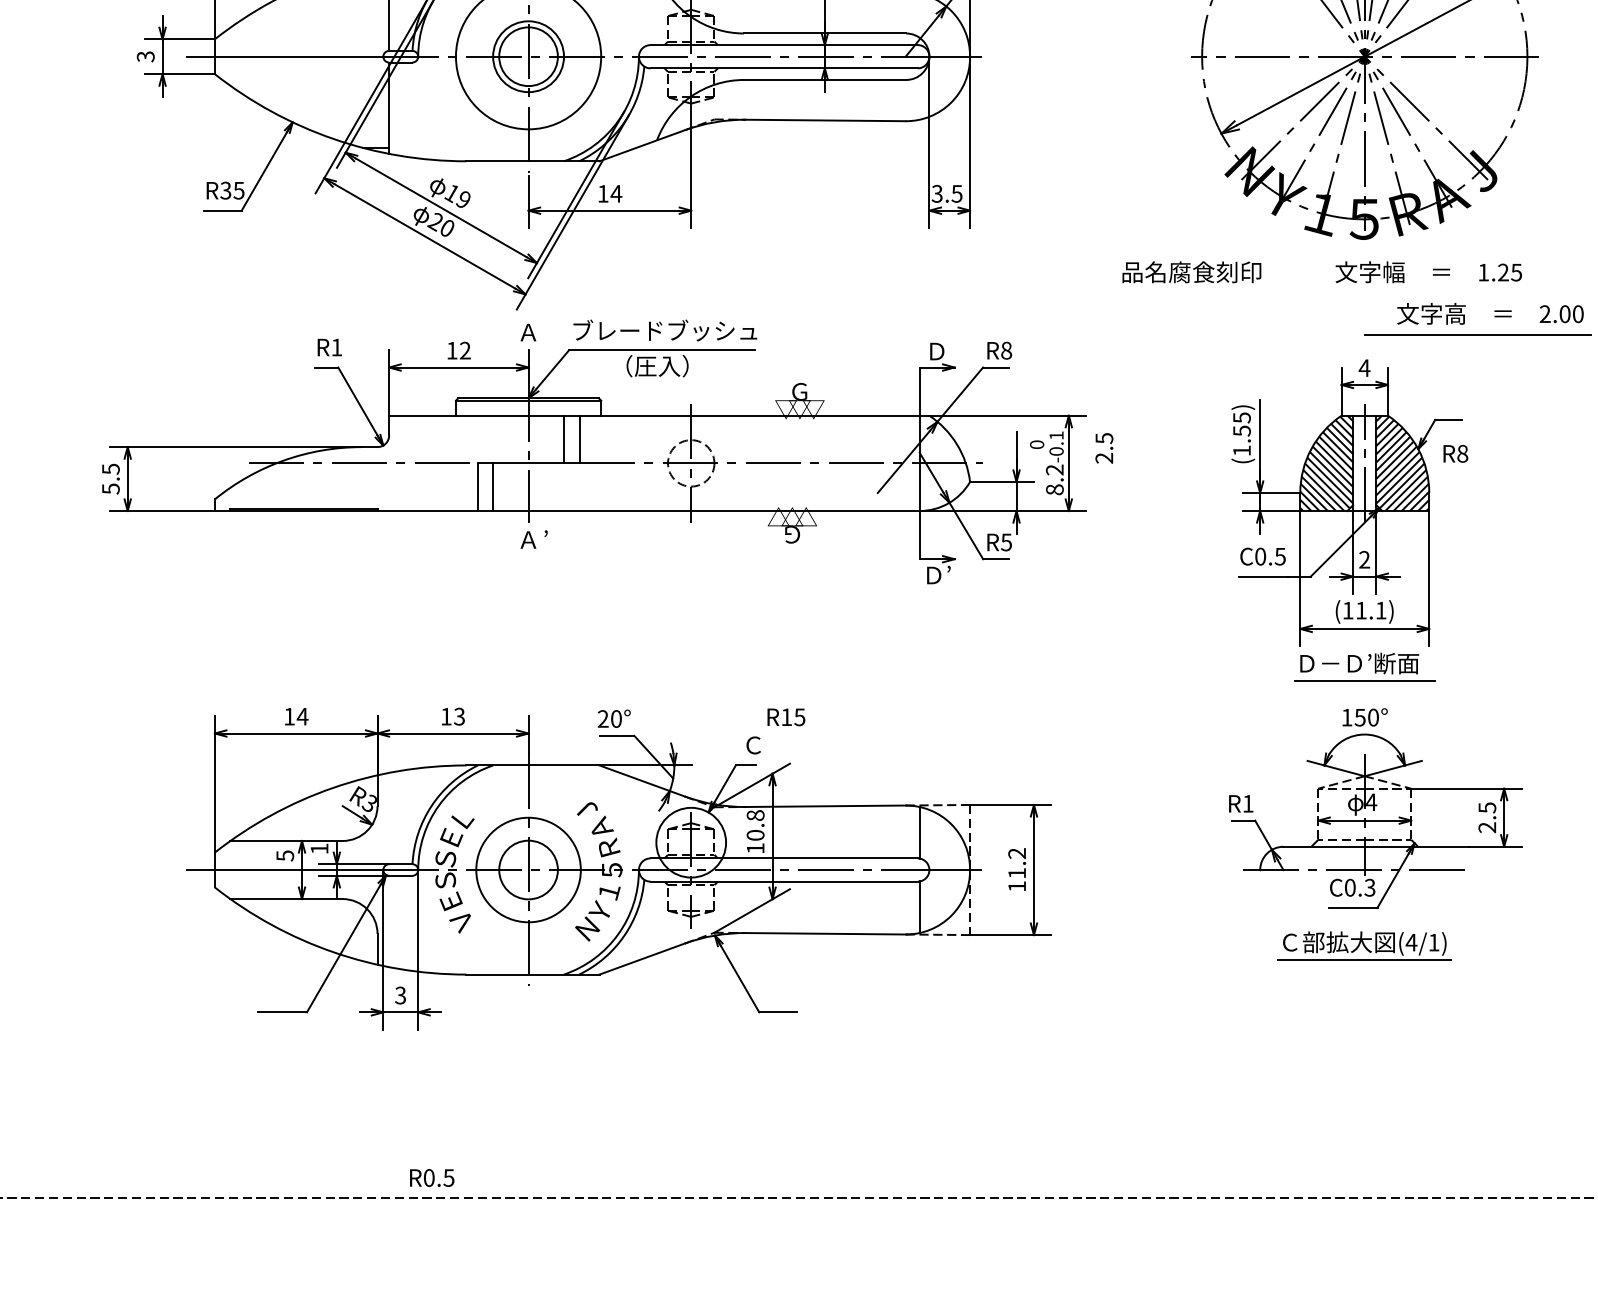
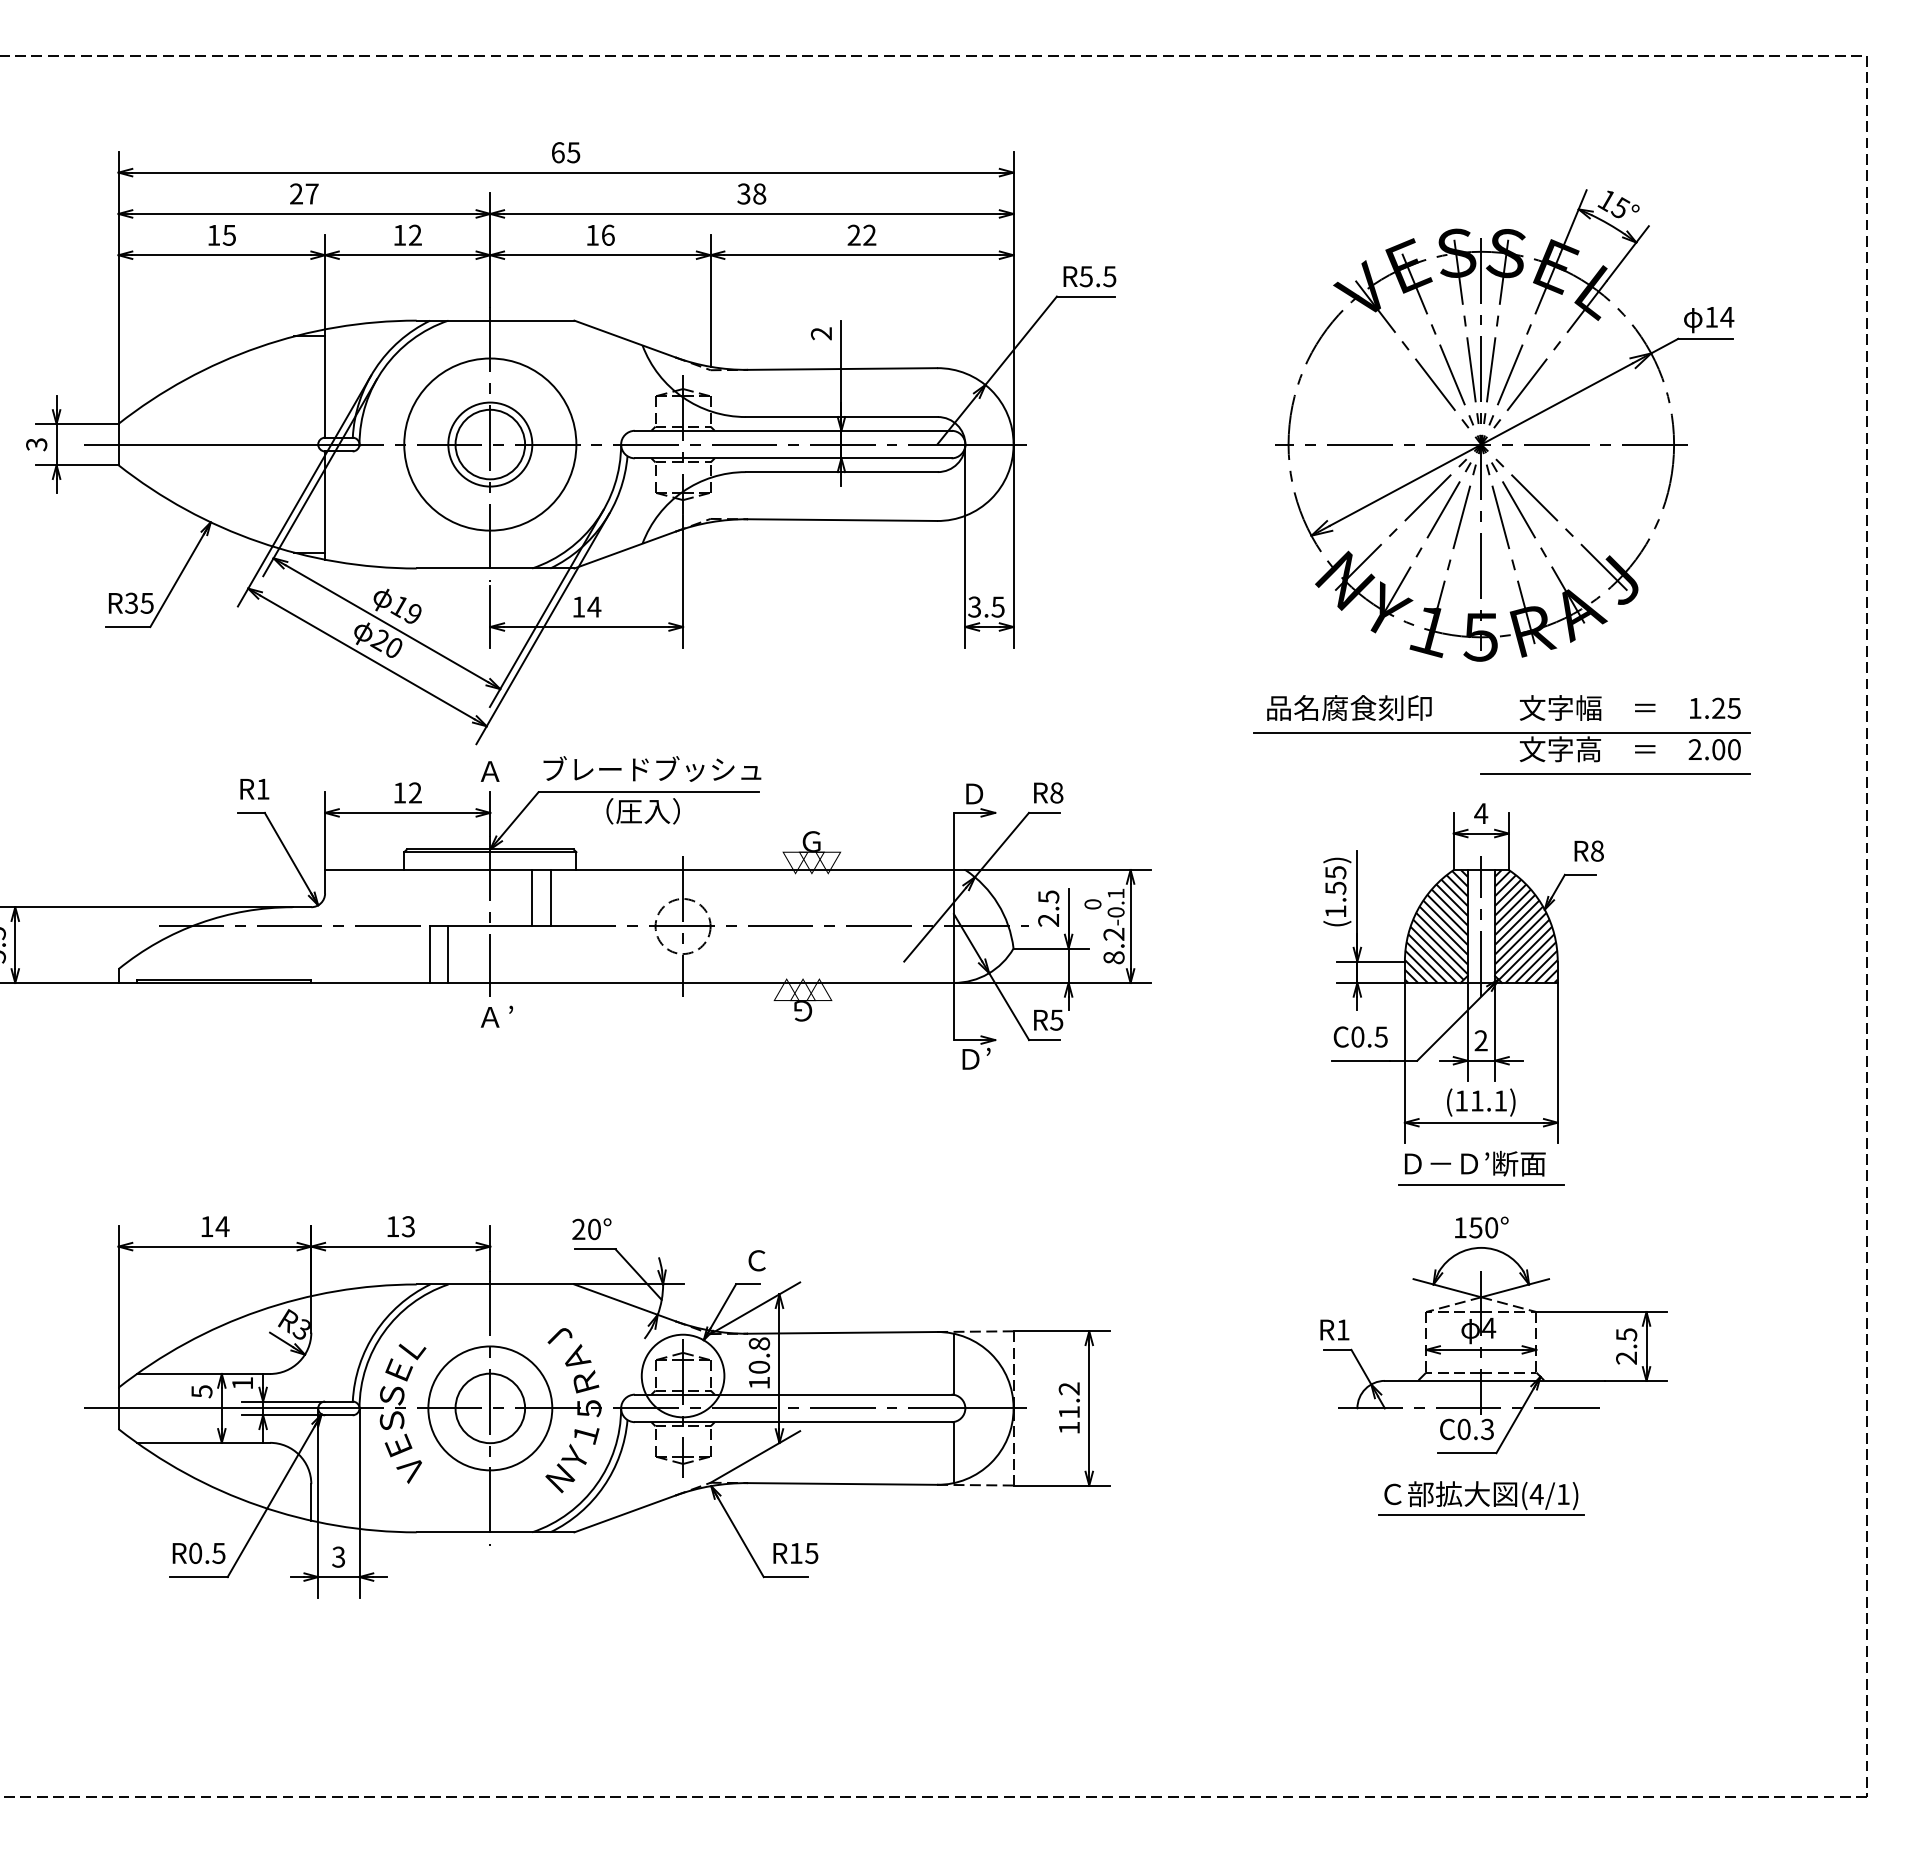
text: (1321, 271) -> (1503, 707), moved
line: (1381, 299) -> (1501, 732), added
text: (1104, 448) -> (1048, 908), moved
text: (1455, 453) -> (1588, 850), moved
text: (786, 717) -> (795, 1553), moved
text: (431, 1177) -> (198, 1552), moved

